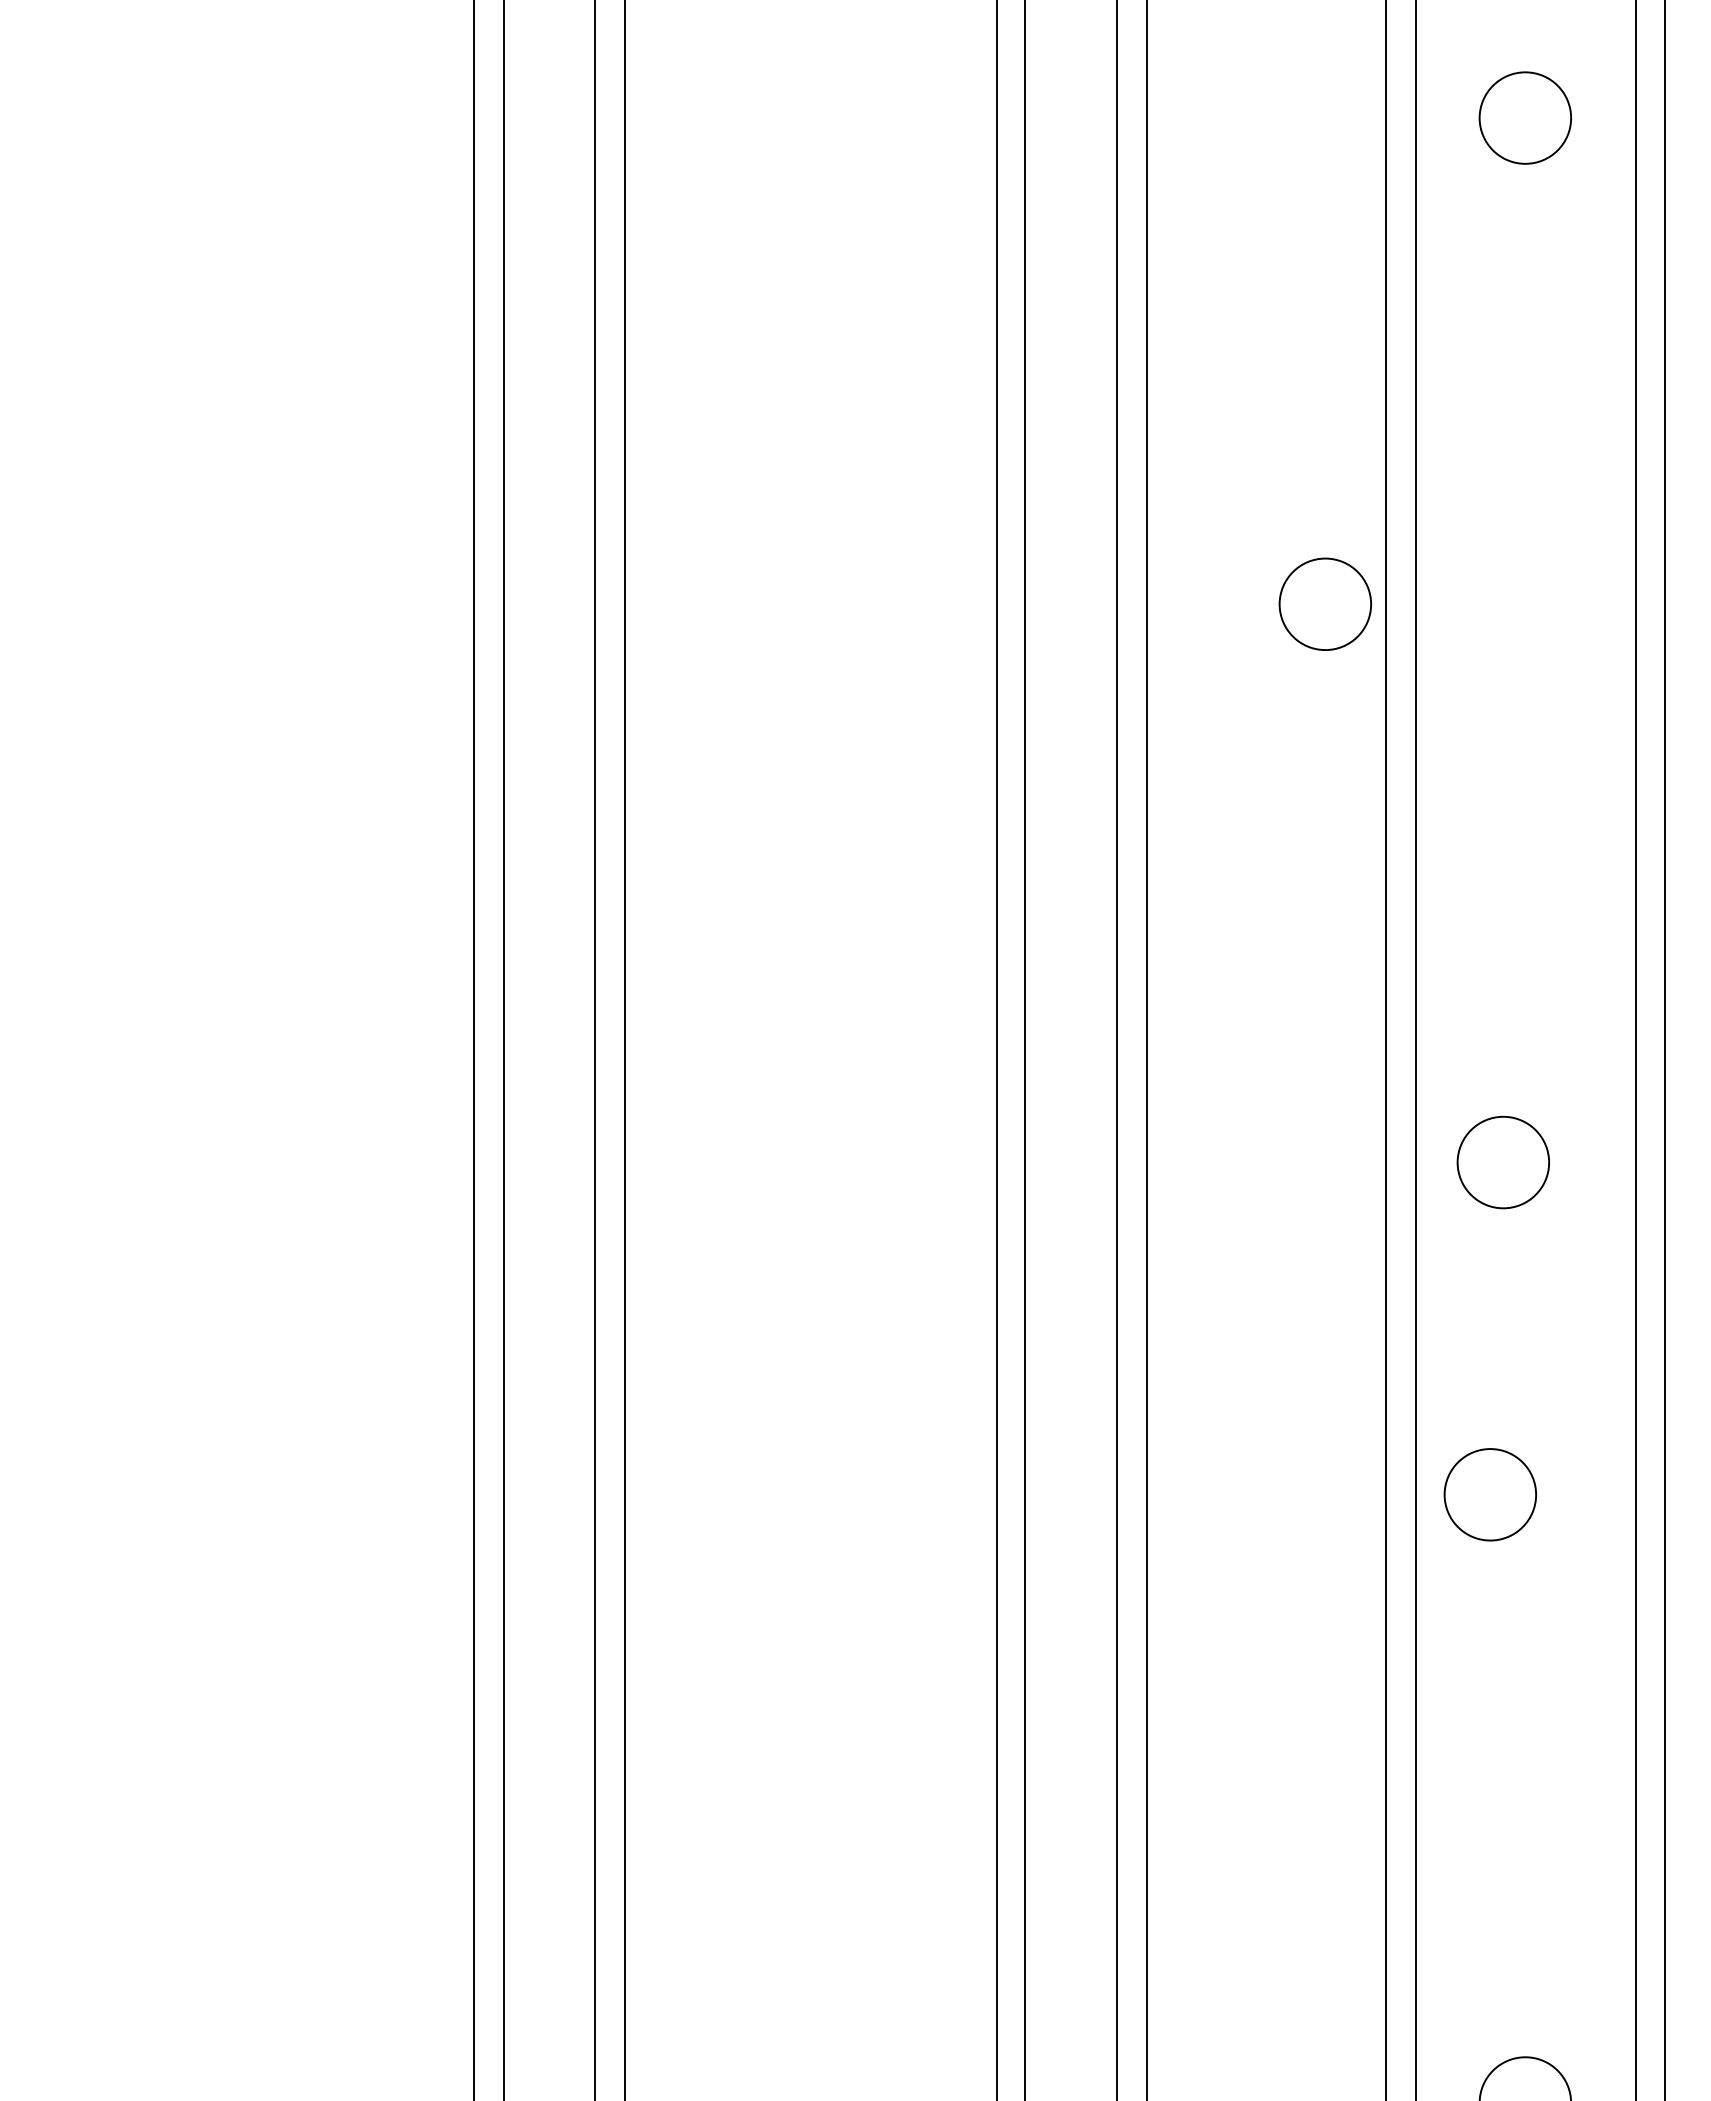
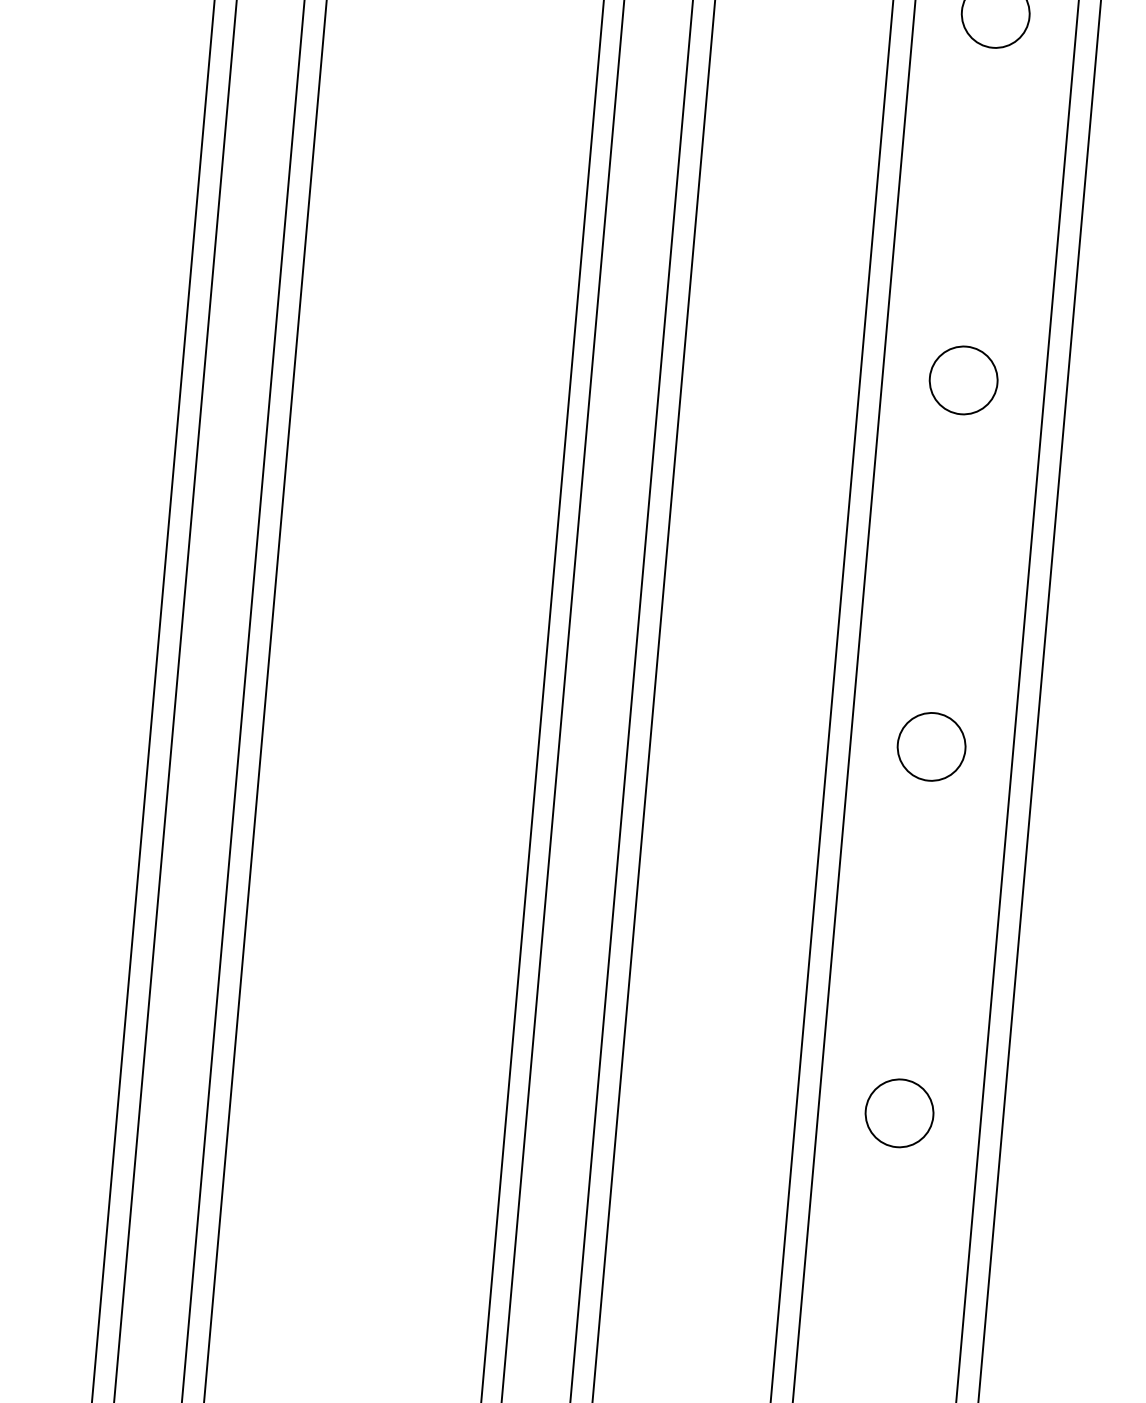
circle: (1324, 603) -> (963, 379), moved
circle: (1502, 1162) -> (930, 746), moved
circle: (1489, 1494) -> (898, 1113), moved

